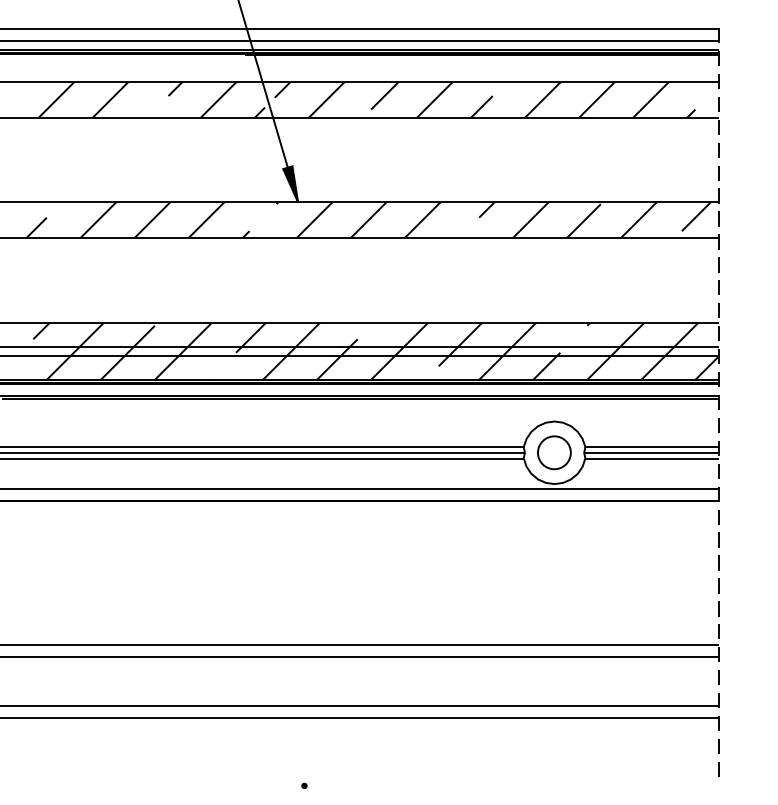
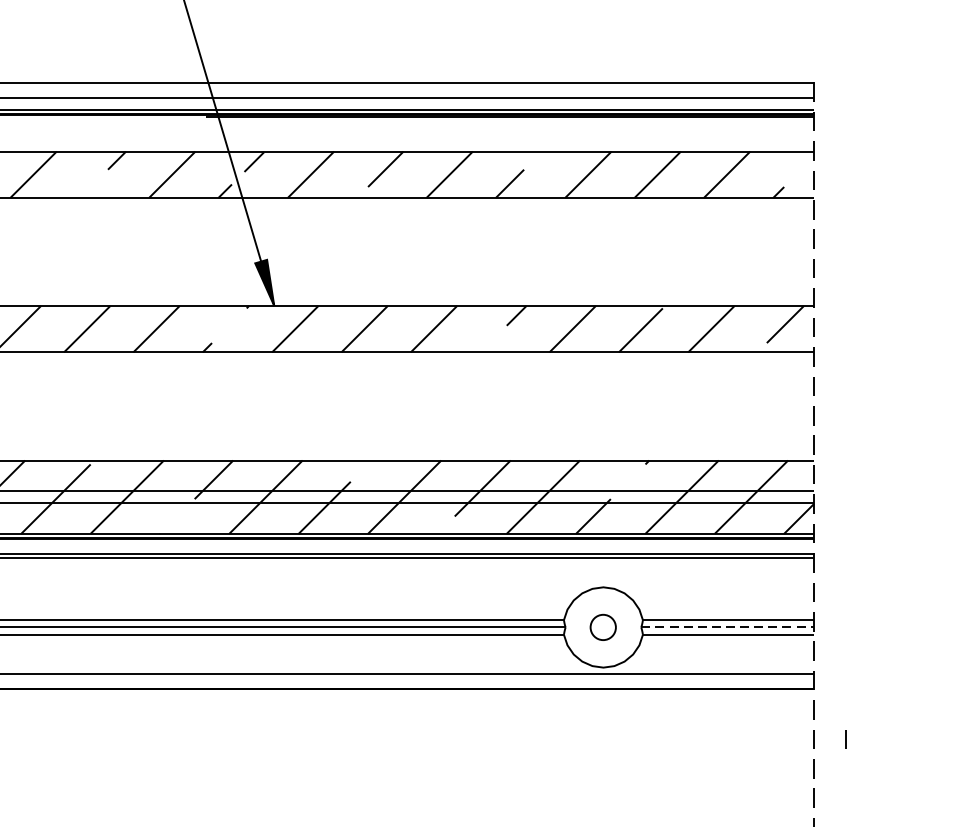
circle: (554, 452) -> (603, 627), size x0.6
line: (651, 452) -> (727, 627), solid -> dashed
line: (743, 539) -> (845, 738), added

